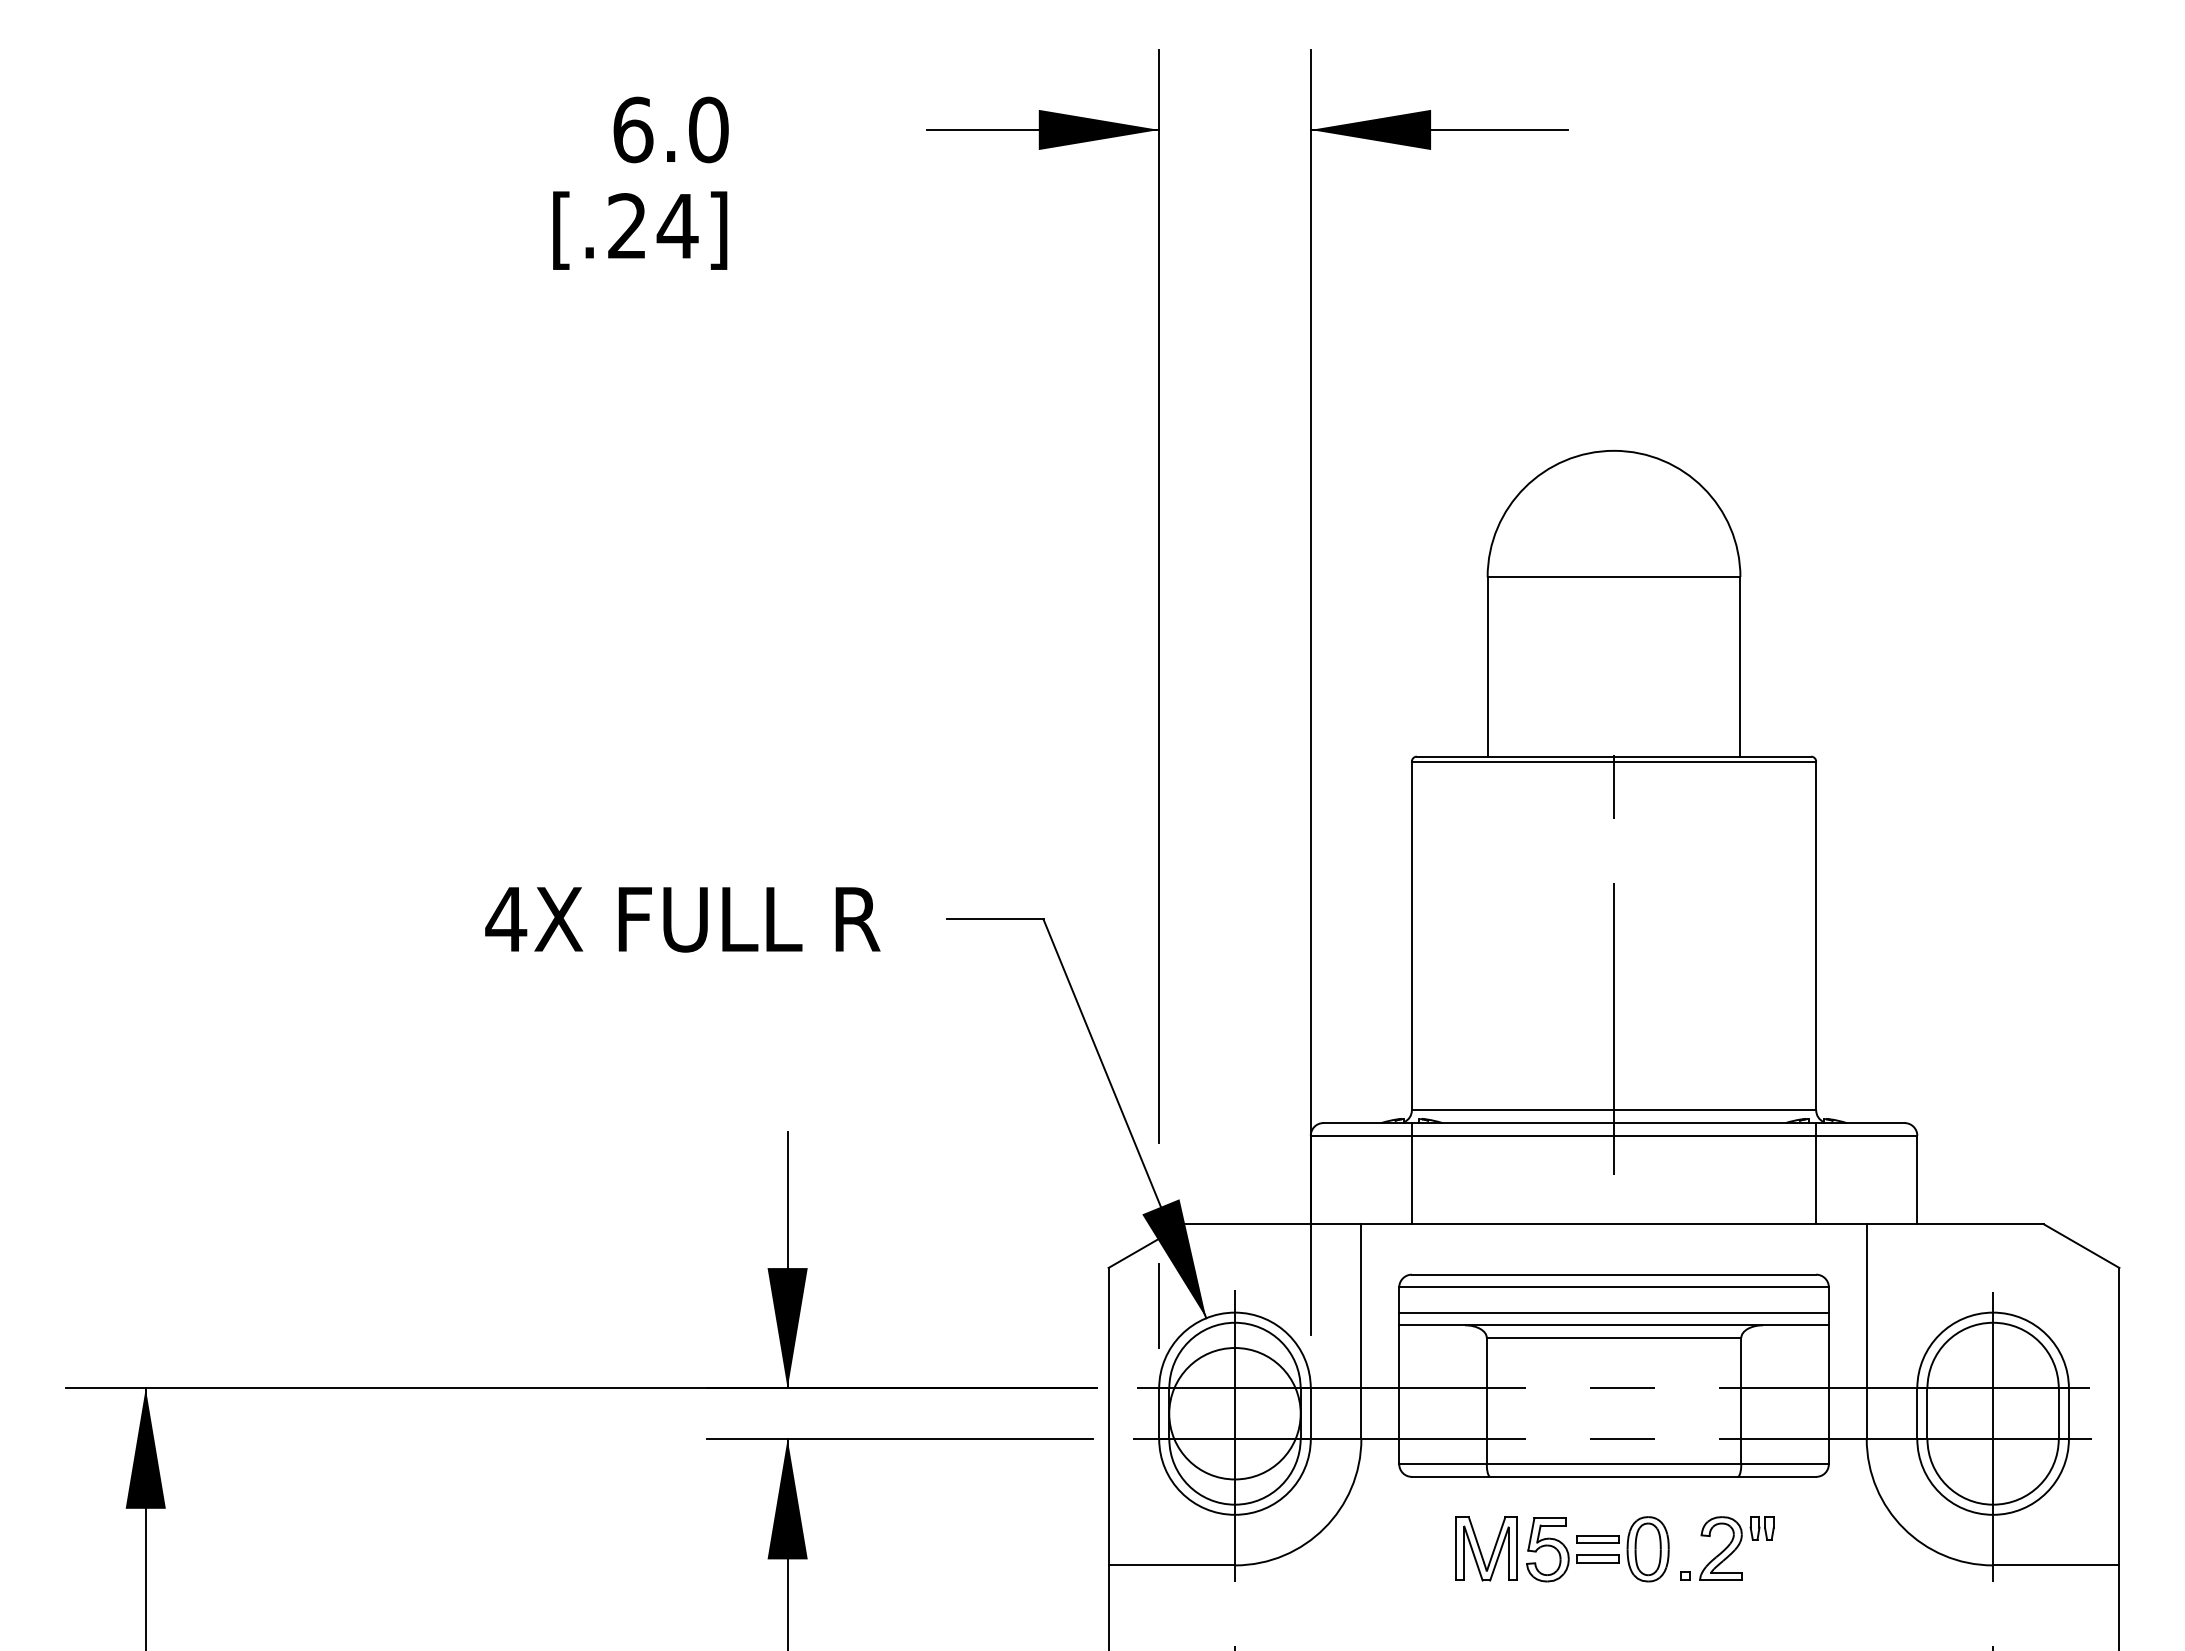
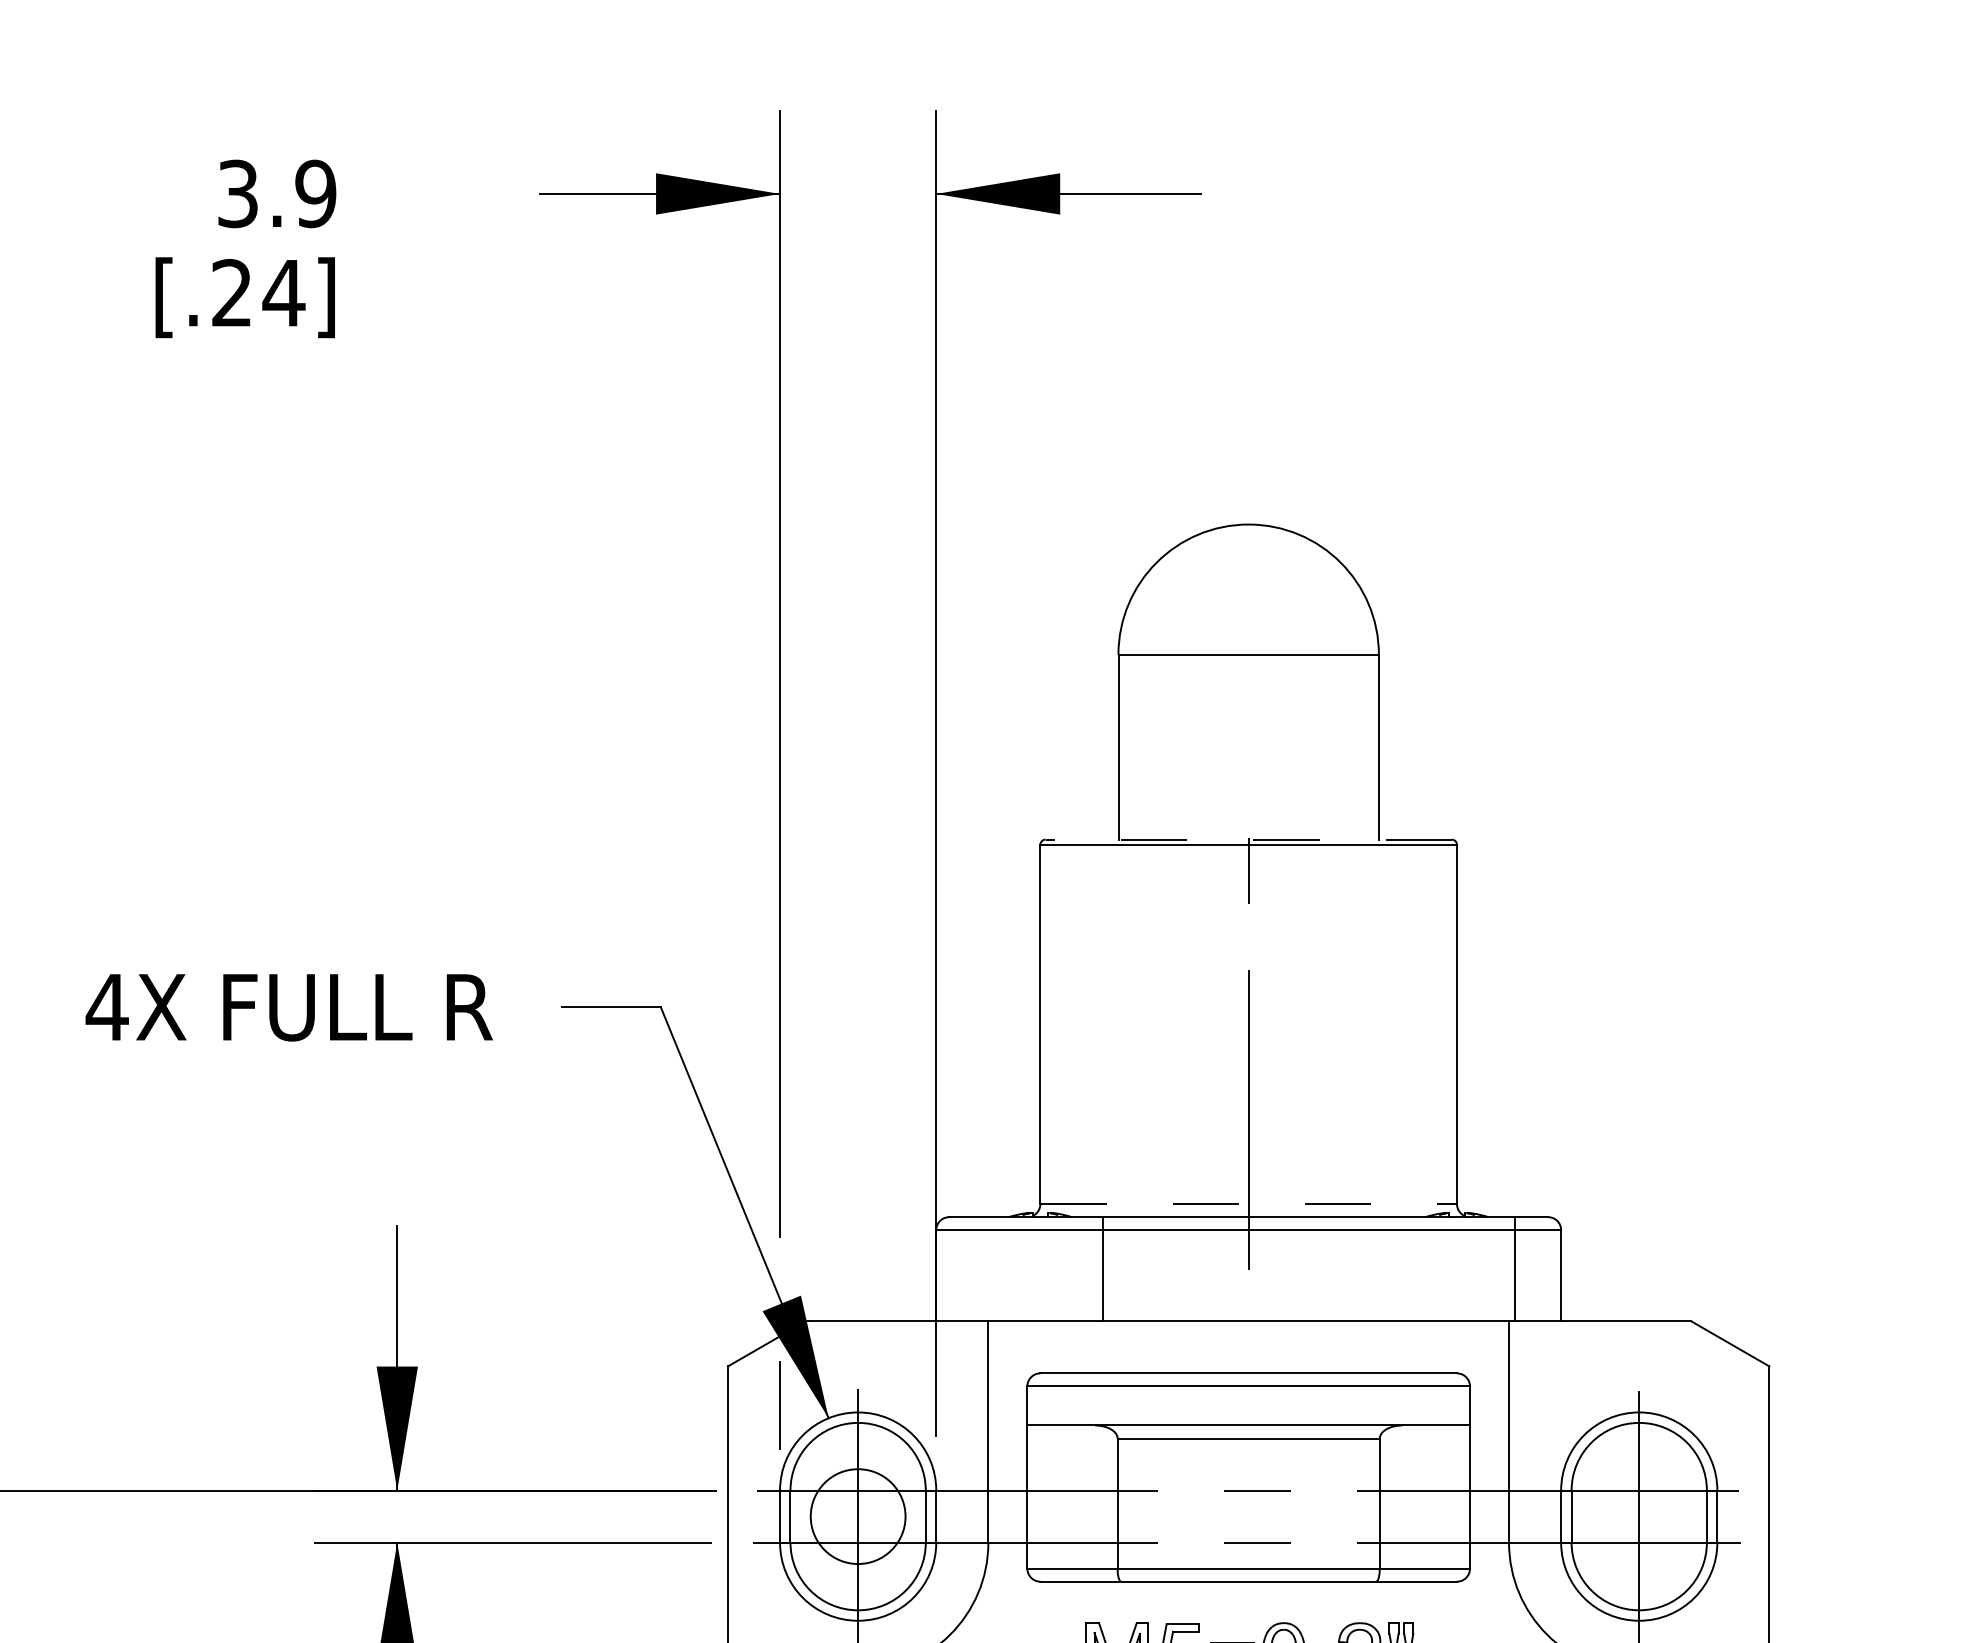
text: (670, 129) -> (276, 193), 6.0 -> 3.9
line: (1613, 756) -> (1248, 839), solid -> dashed
line: (1614, 1110) -> (1249, 1204), solid -> dashed
line: (1411, 1173) -> (1102, 1269), moved
line: (1816, 1173) -> (1514, 1269), moved
line: (1613, 1312) -> (1248, 1412), removed
circle: (1234, 1413) -> (857, 1516), size x0.7

